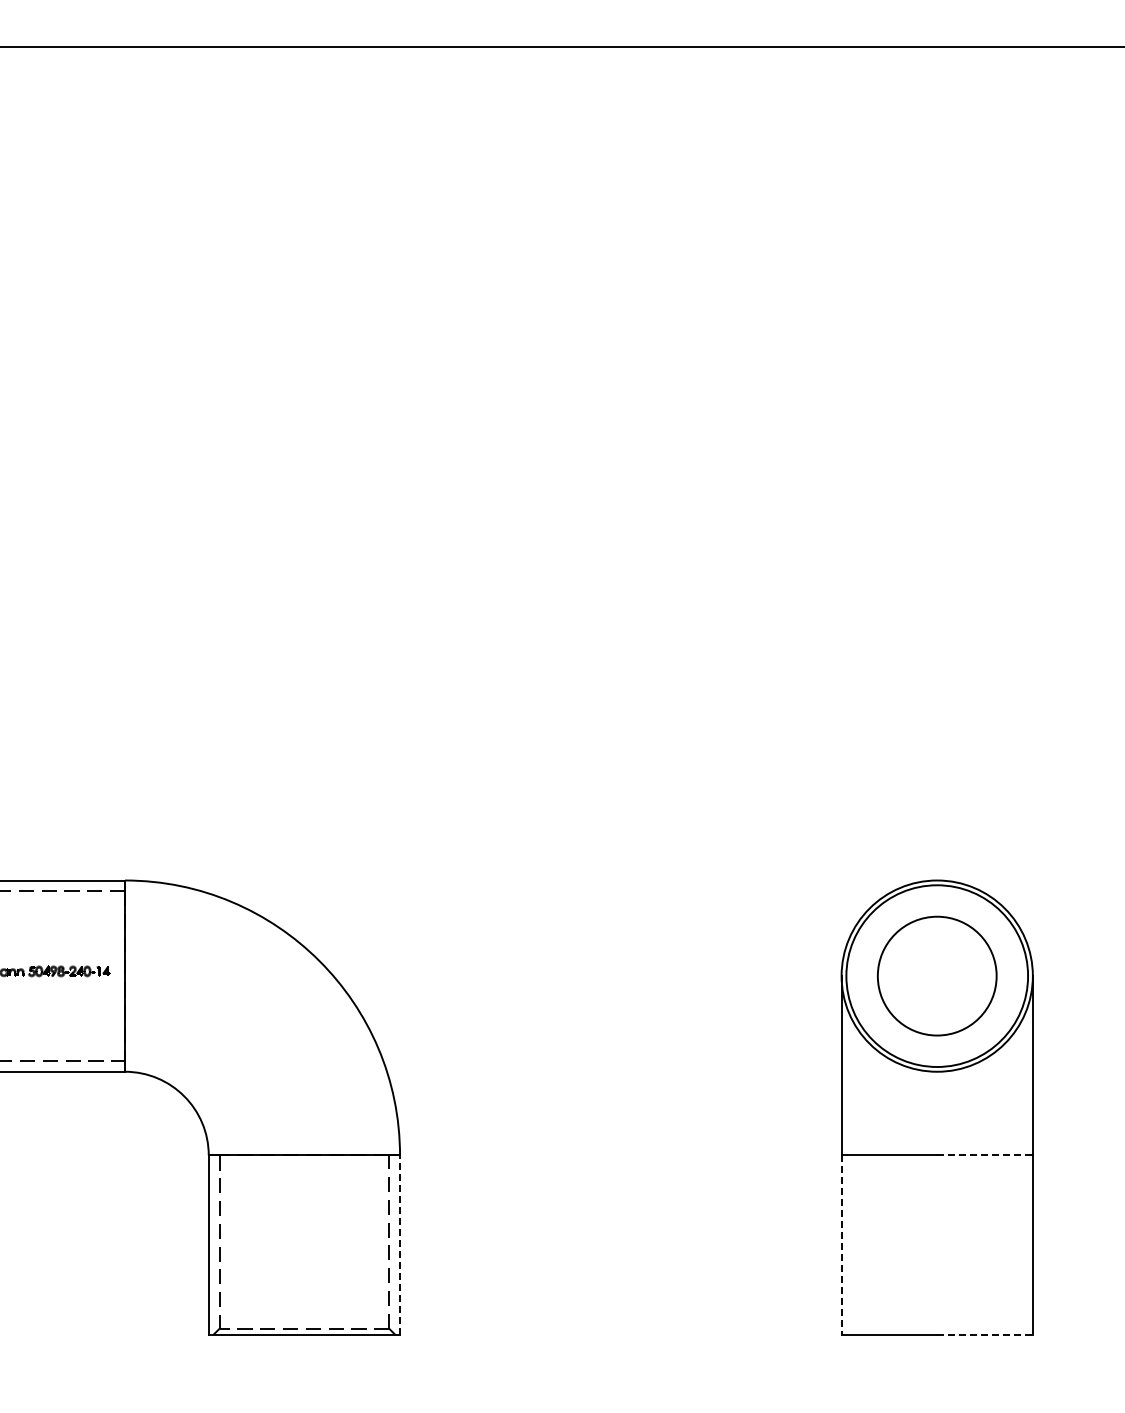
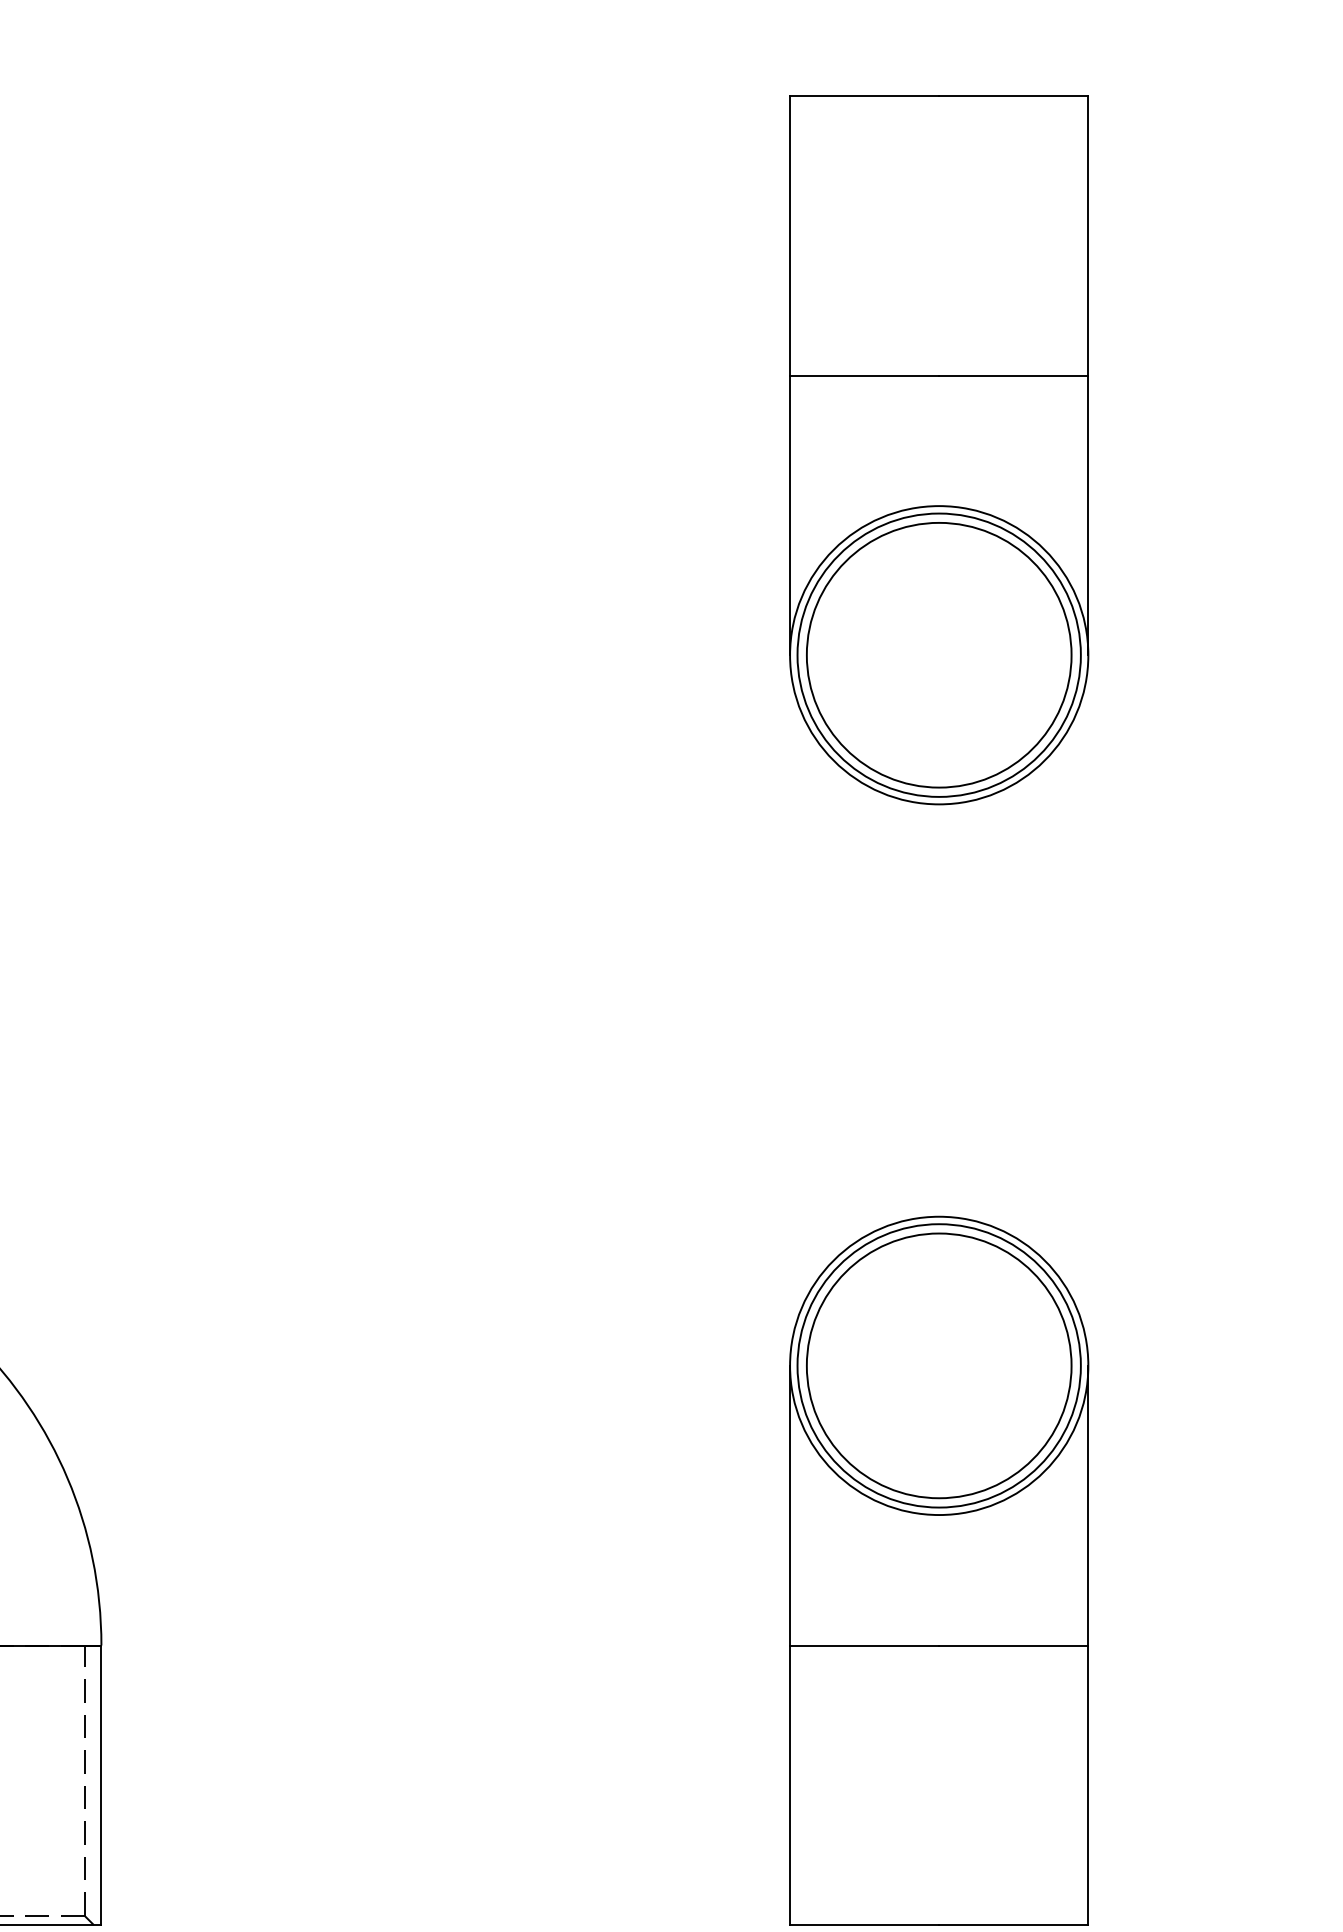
part: (936, 388) -> (938, 449), added
circle: (937, 976) -> (939, 1366), size x1.43
line: (985, 1155) -> (1014, 1645), dashed -> solid
line: (400, 1245) -> (102, 1785), dashed -> solid
line: (841, 1245) -> (789, 1785), dashed -> solid
line: (985, 1334) -> (1014, 1924), dashed -> solid

